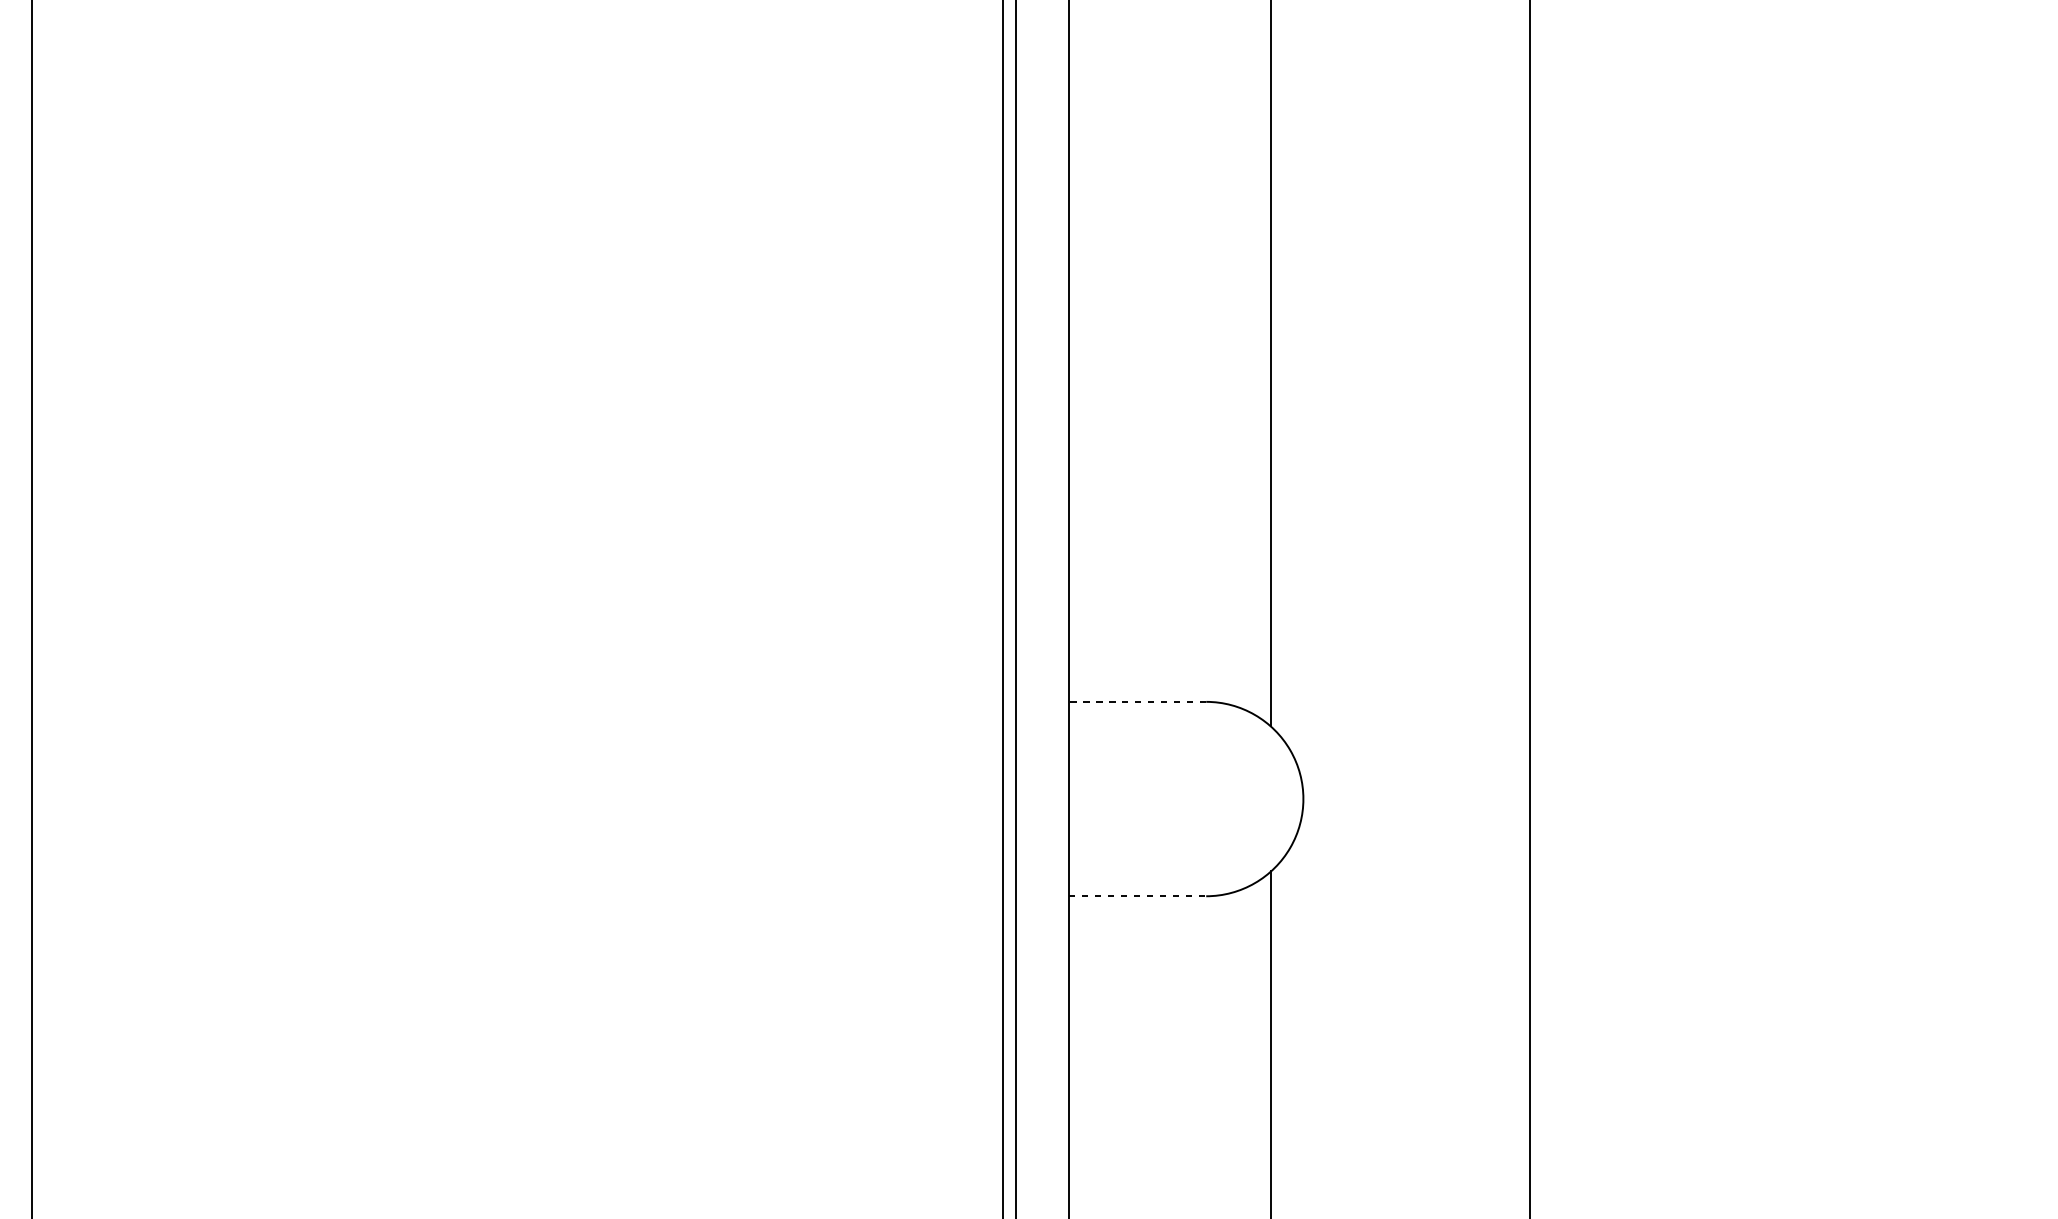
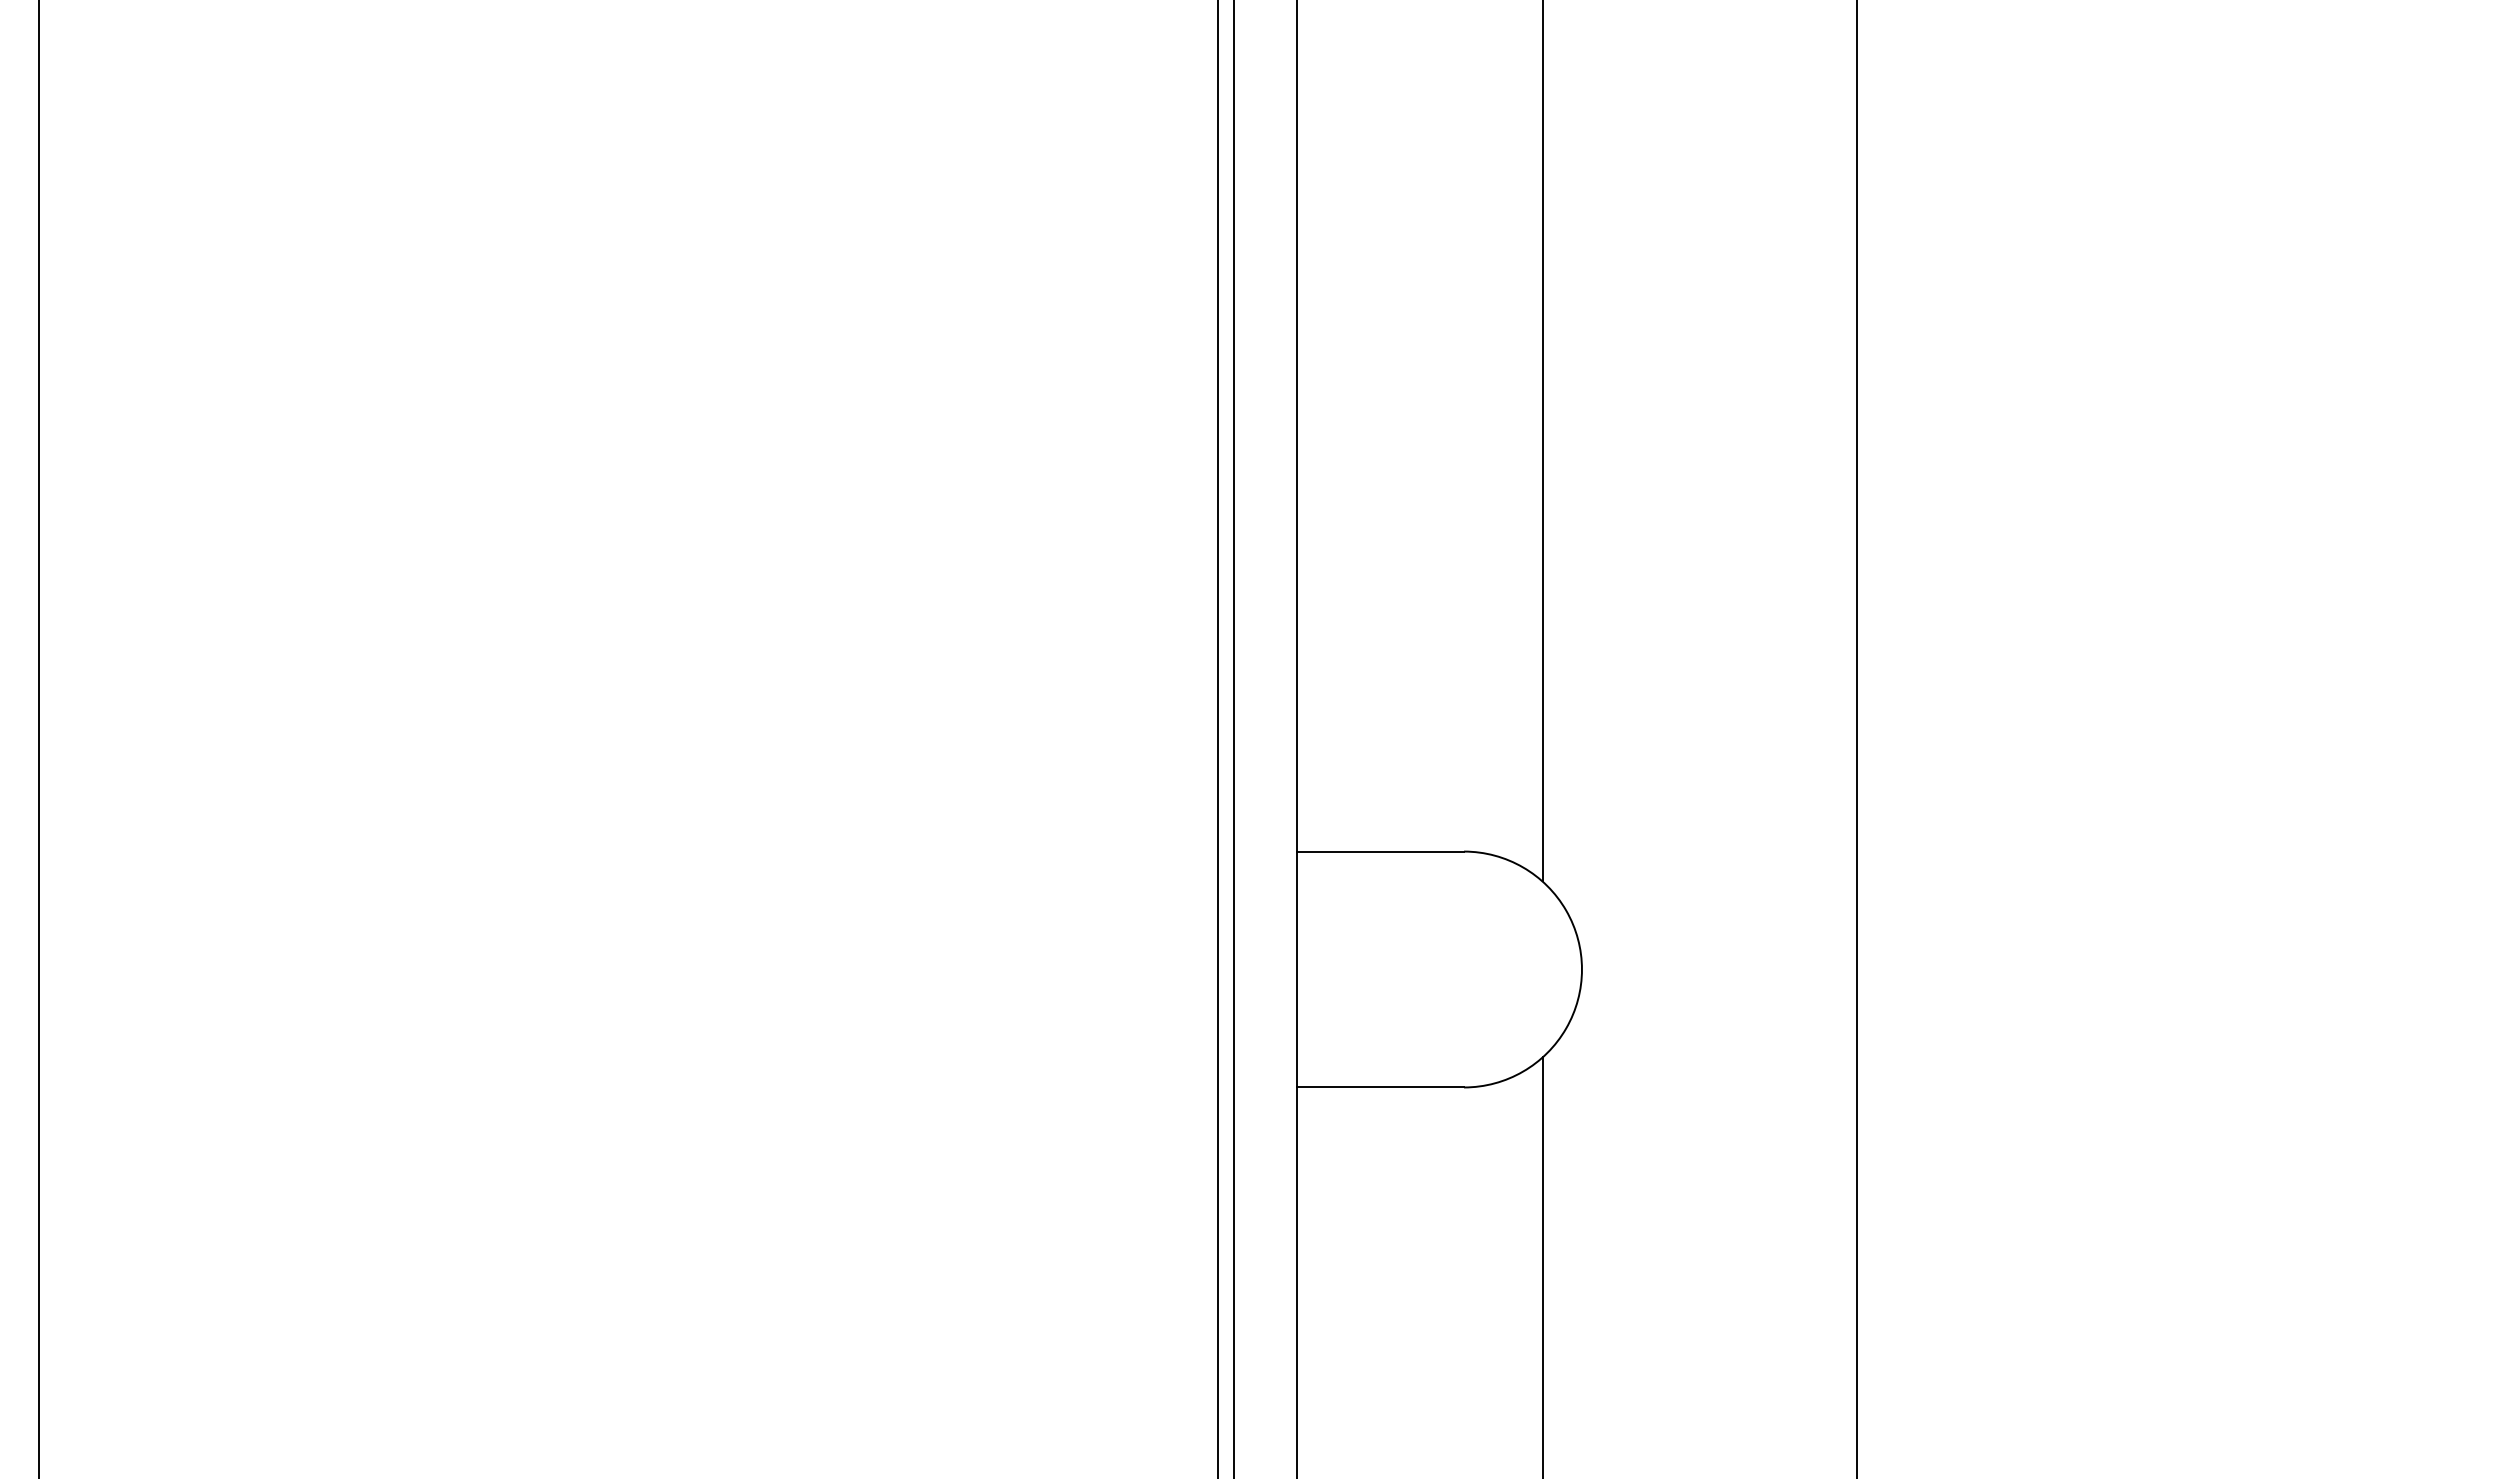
line: (1137, 701) -> (1380, 851), dashed -> solid
line: (1138, 896) -> (1381, 1087), dashed -> solid

